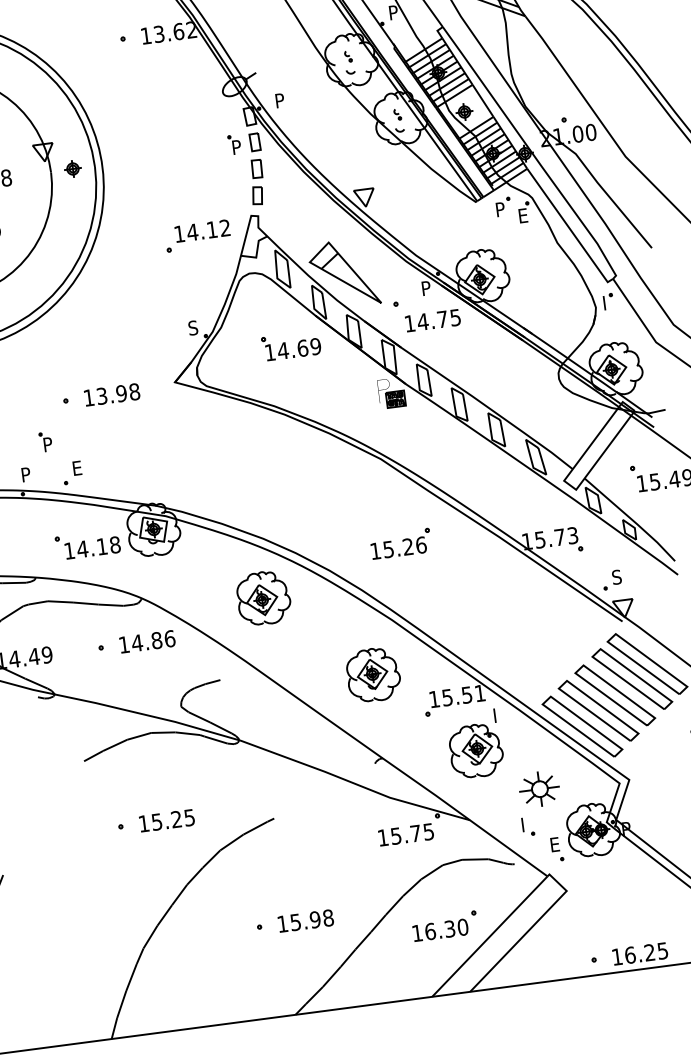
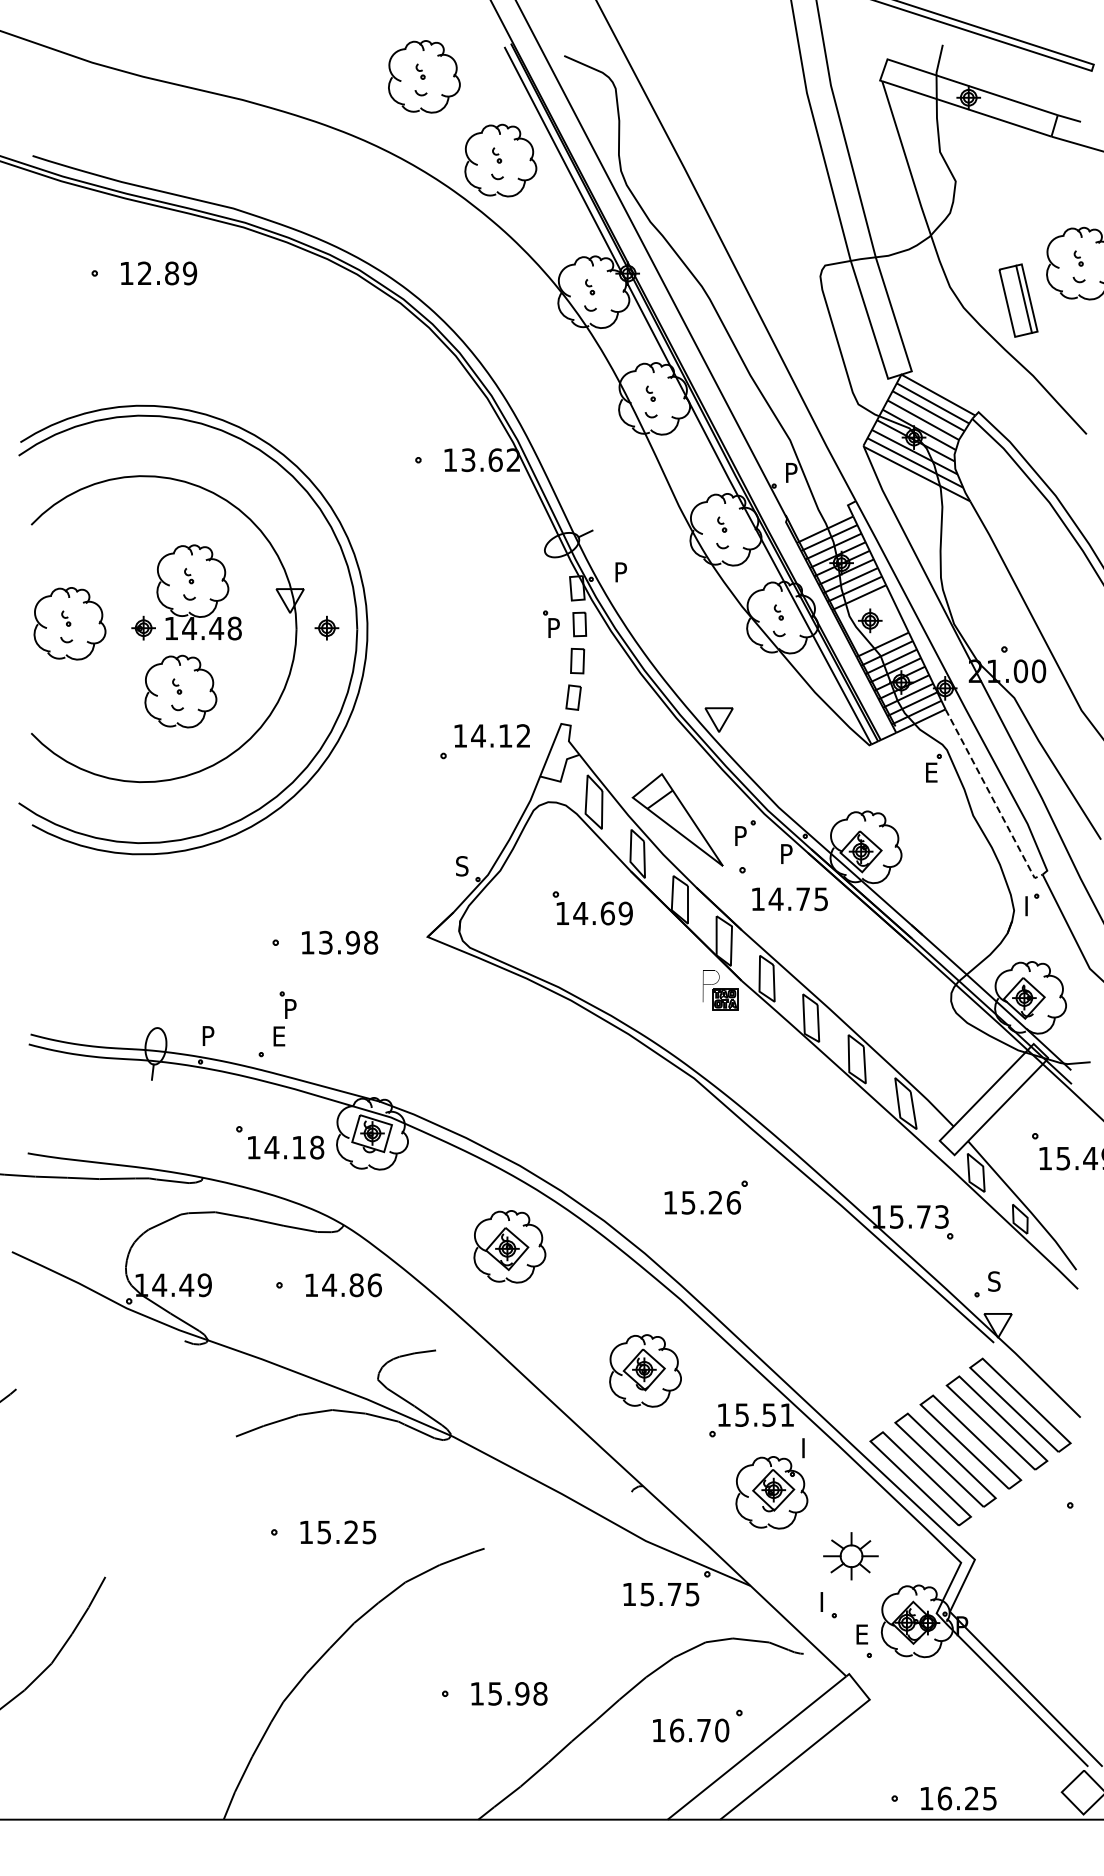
part: (503, 206) -> (745, 832), moved
line: (569, 228) -> (992, 798), solid -> dashed
part: (45, 441) -> (287, 1004), moved
text: (449, 929) -> (703, 1730), 16.30 -> 16.70

